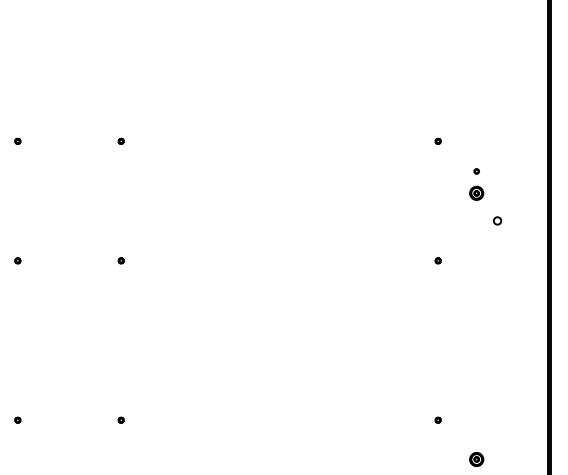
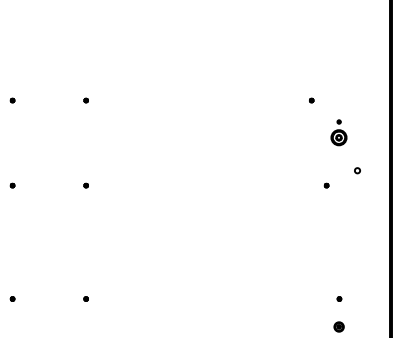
part: (476, 192) -> (338, 136), size x1.6
circle: (497, 220) -> (357, 170), moved
part: (437, 260) -> (326, 185), moved
part: (437, 419) -> (338, 298), moved

